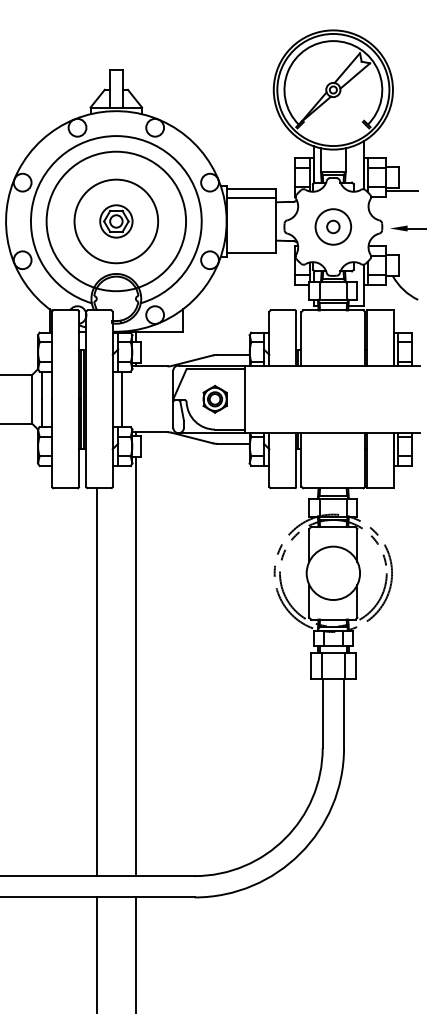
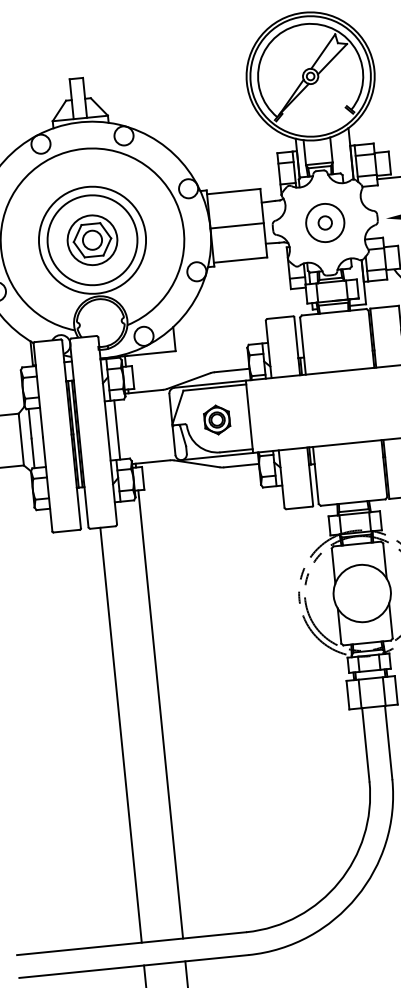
line: (251, 198) -> (237, 225), moved
circle: (116, 221) -> (92, 240), size x0.71
part: (116, 221) -> (92, 240), size x1.43

